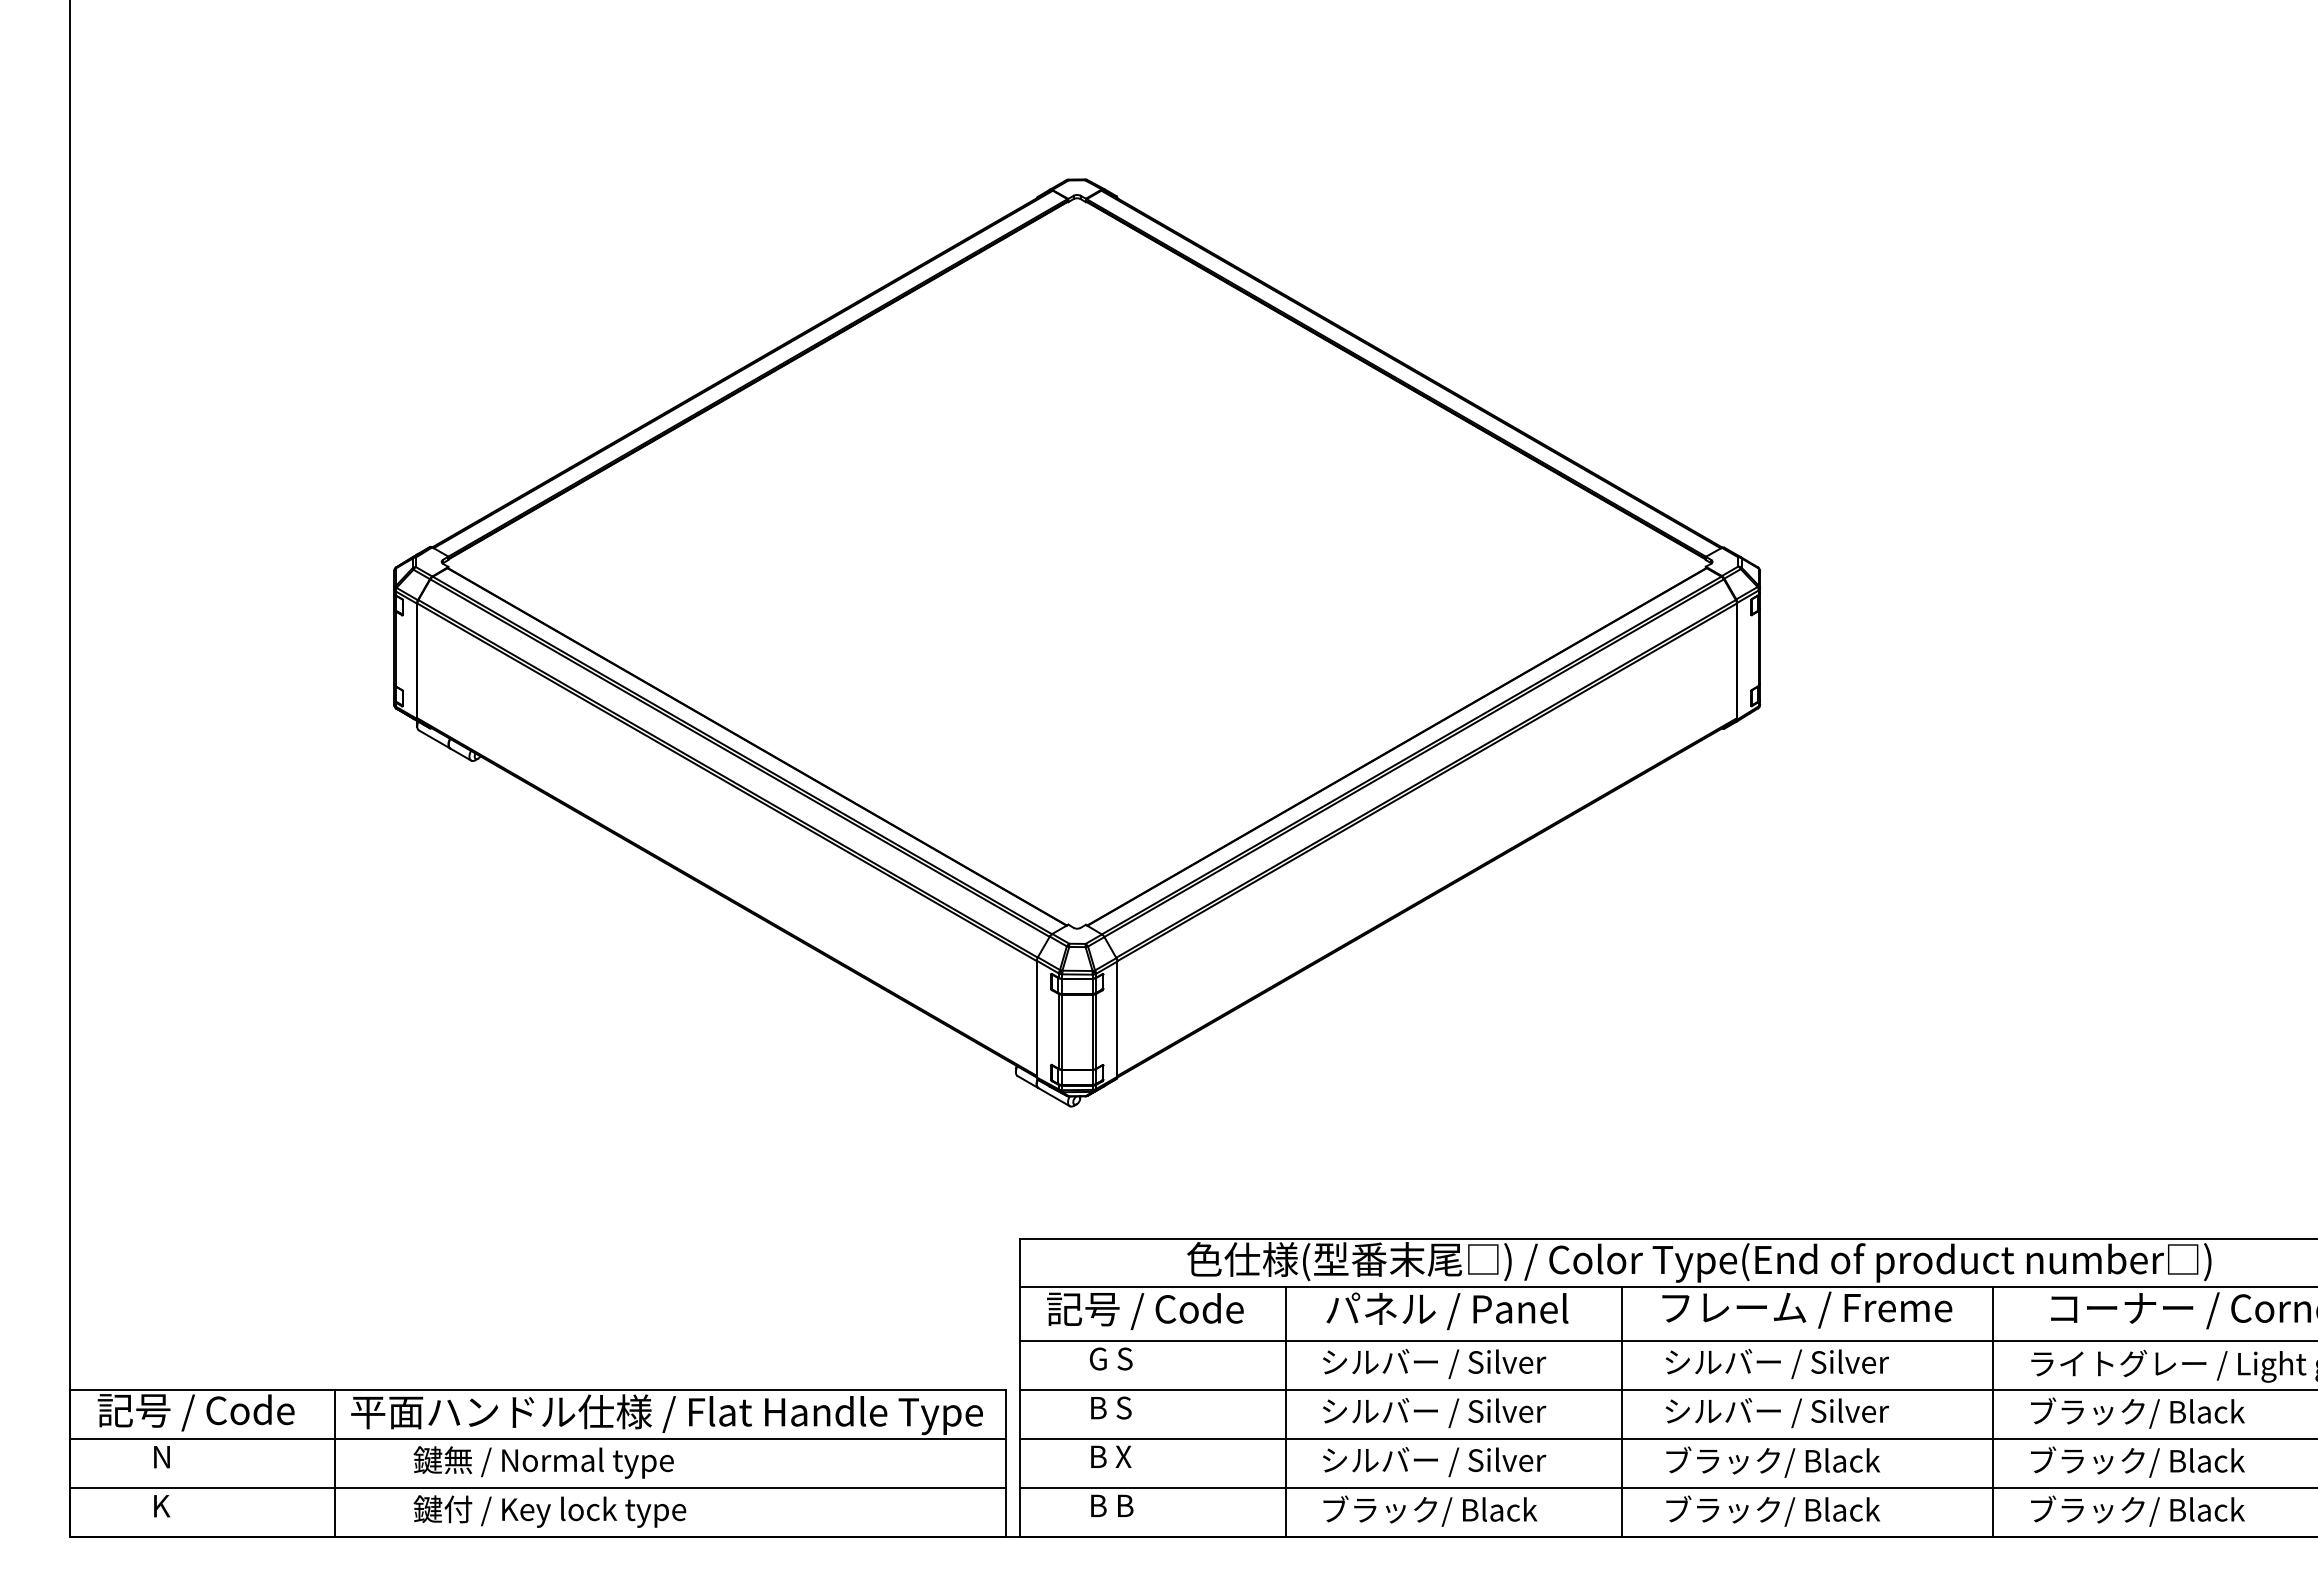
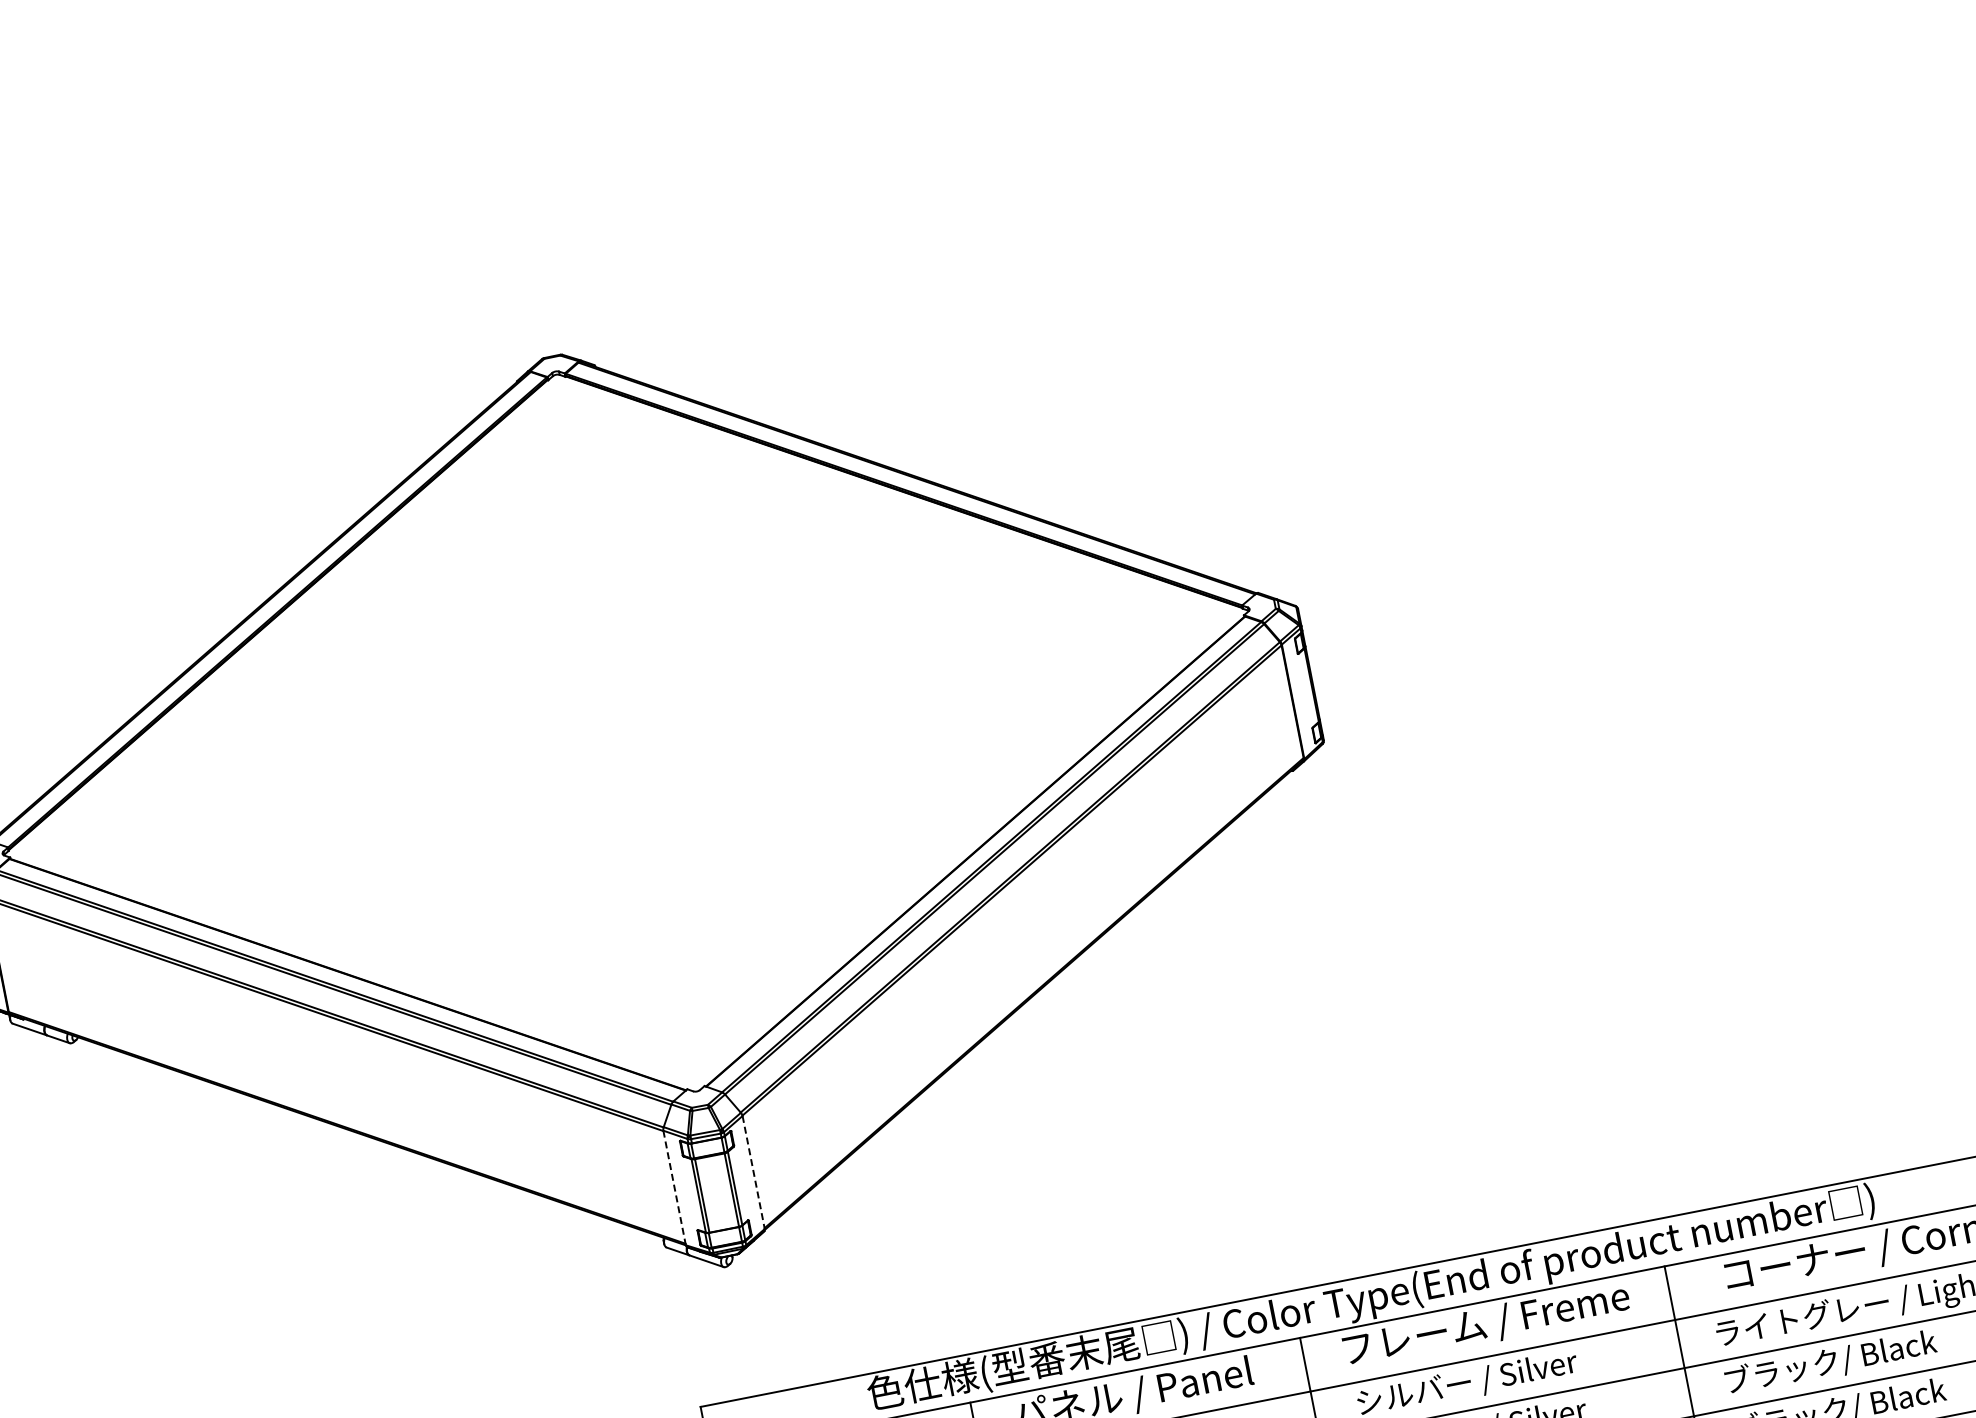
line: (1036, 1019) -> (674, 1188), solid -> dashed
line: (1117, 1019) -> (753, 1172), solid -> dashed

